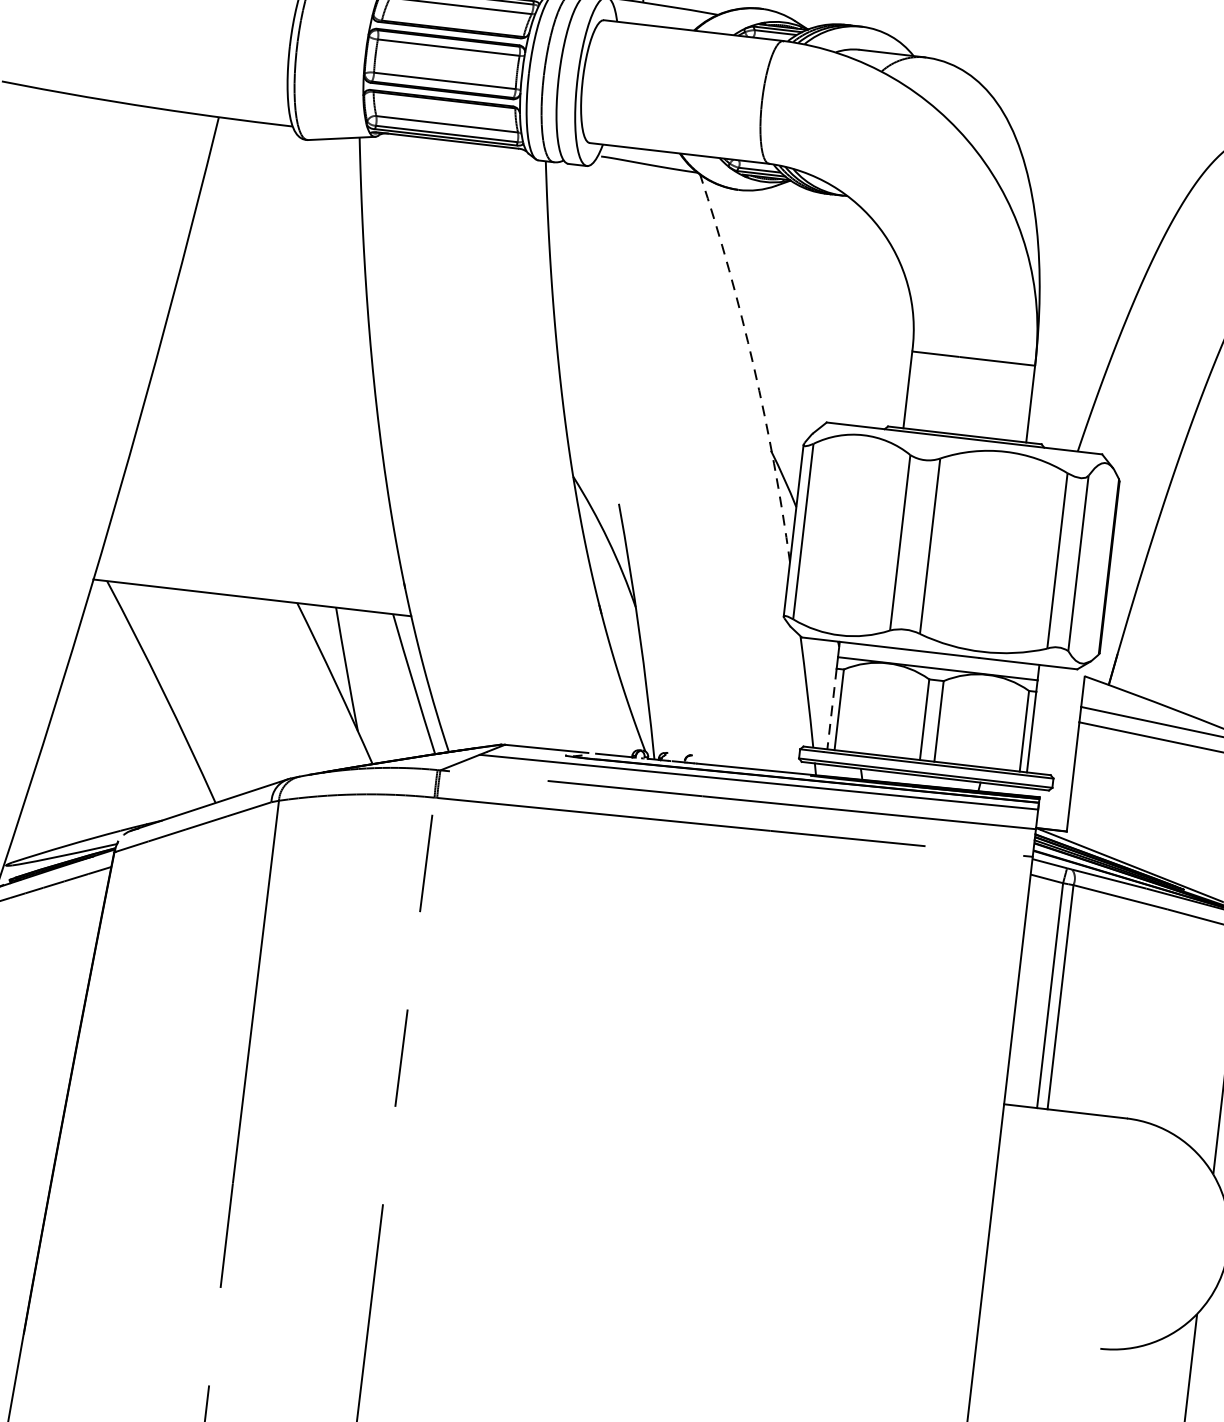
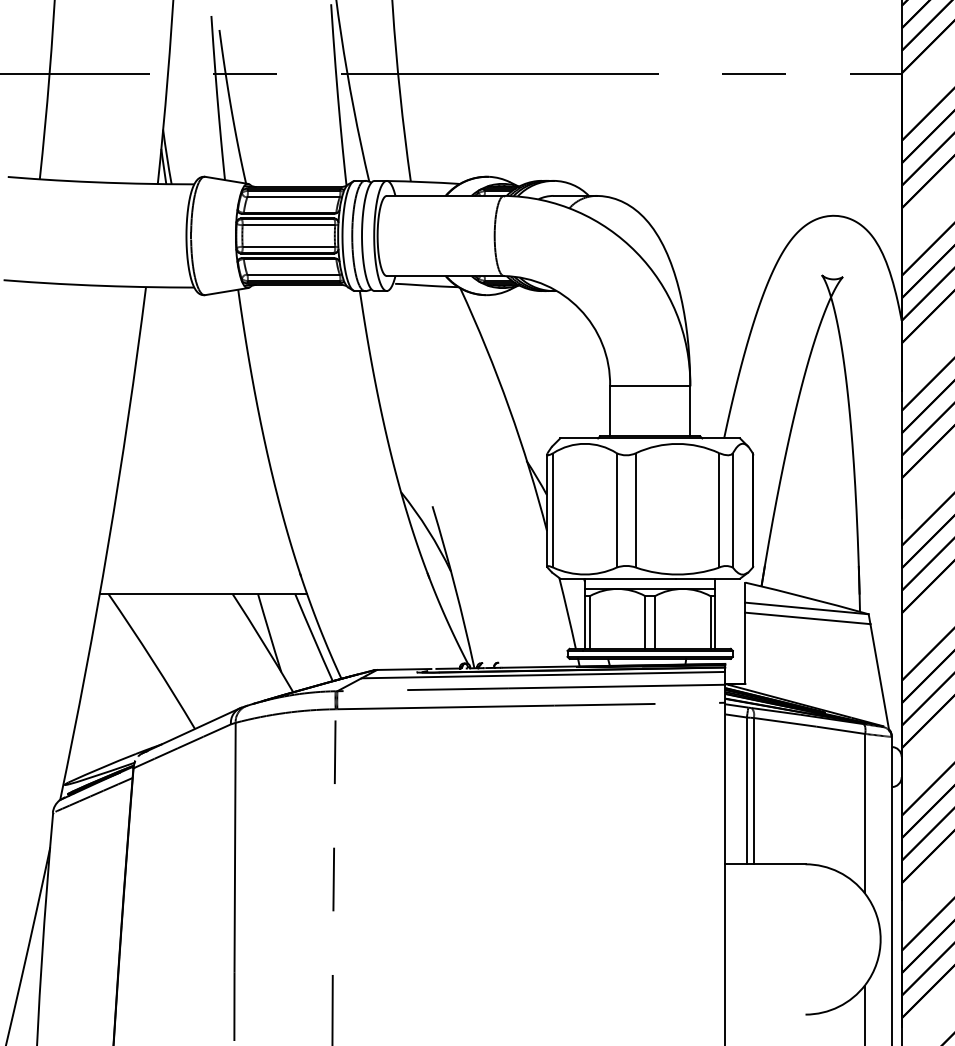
arc: (754, 366) -> (509, 407), dashed -> solid
line: (832, 710) -> (585, 623), dashed -> solid

